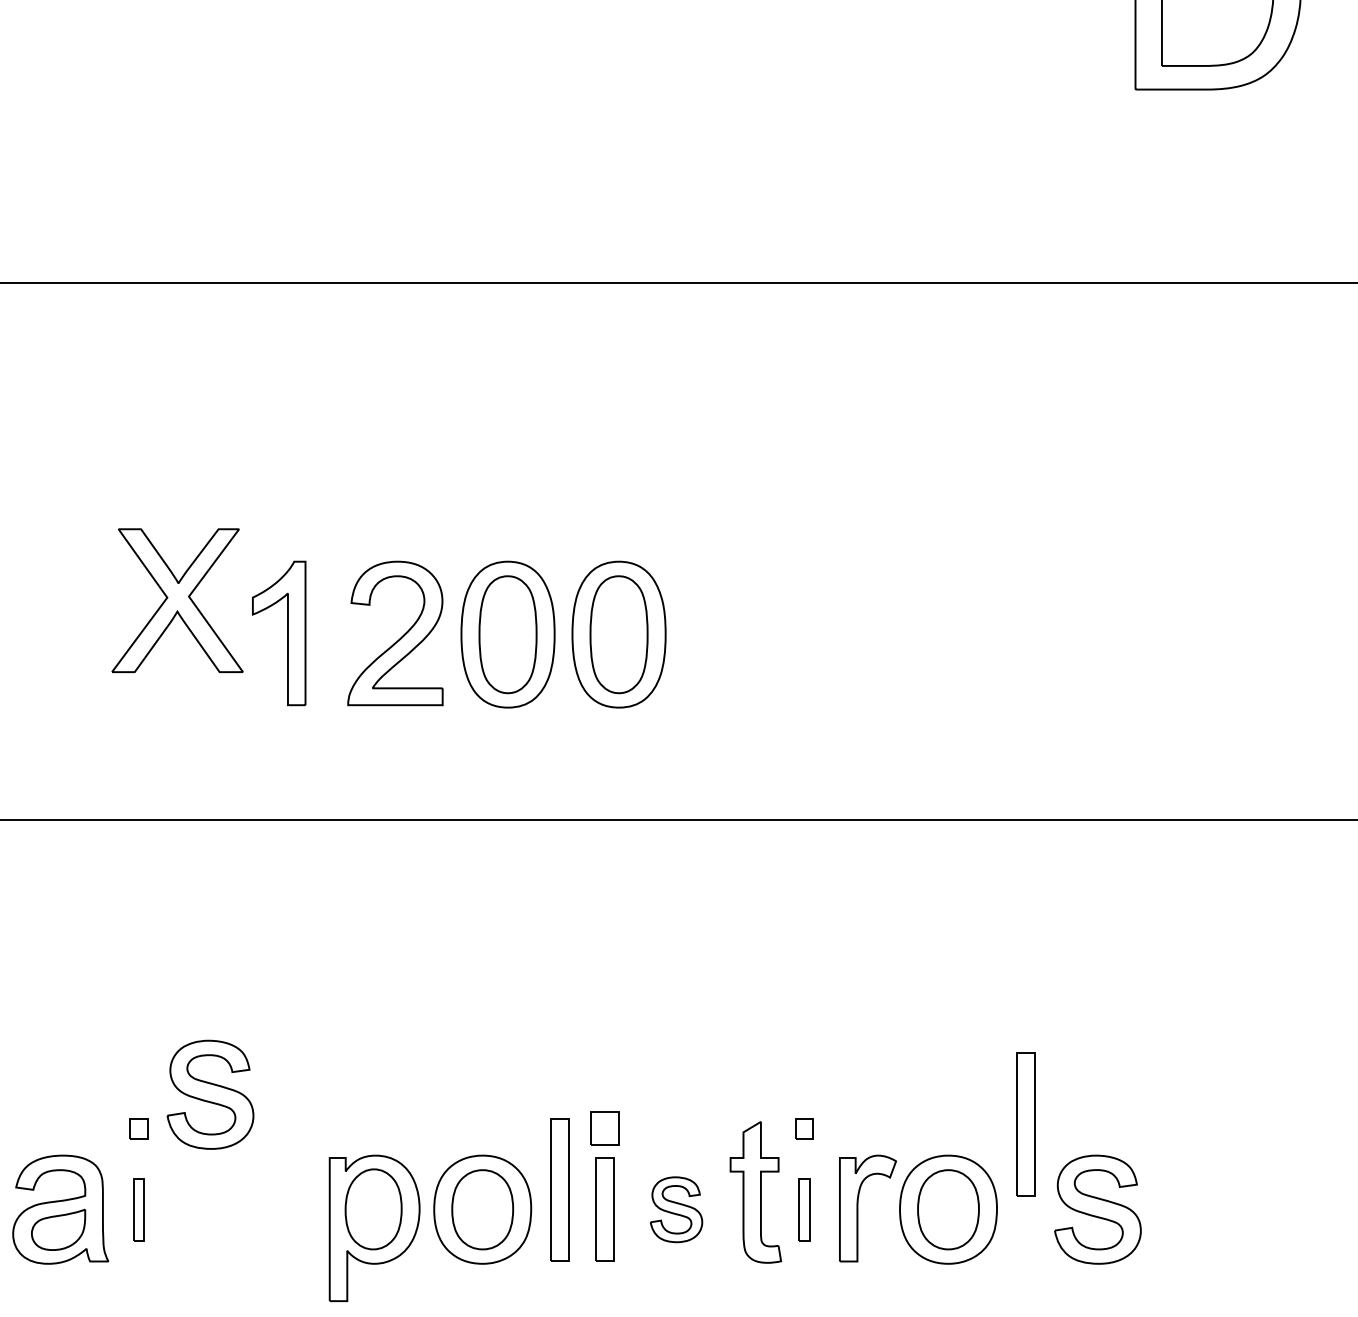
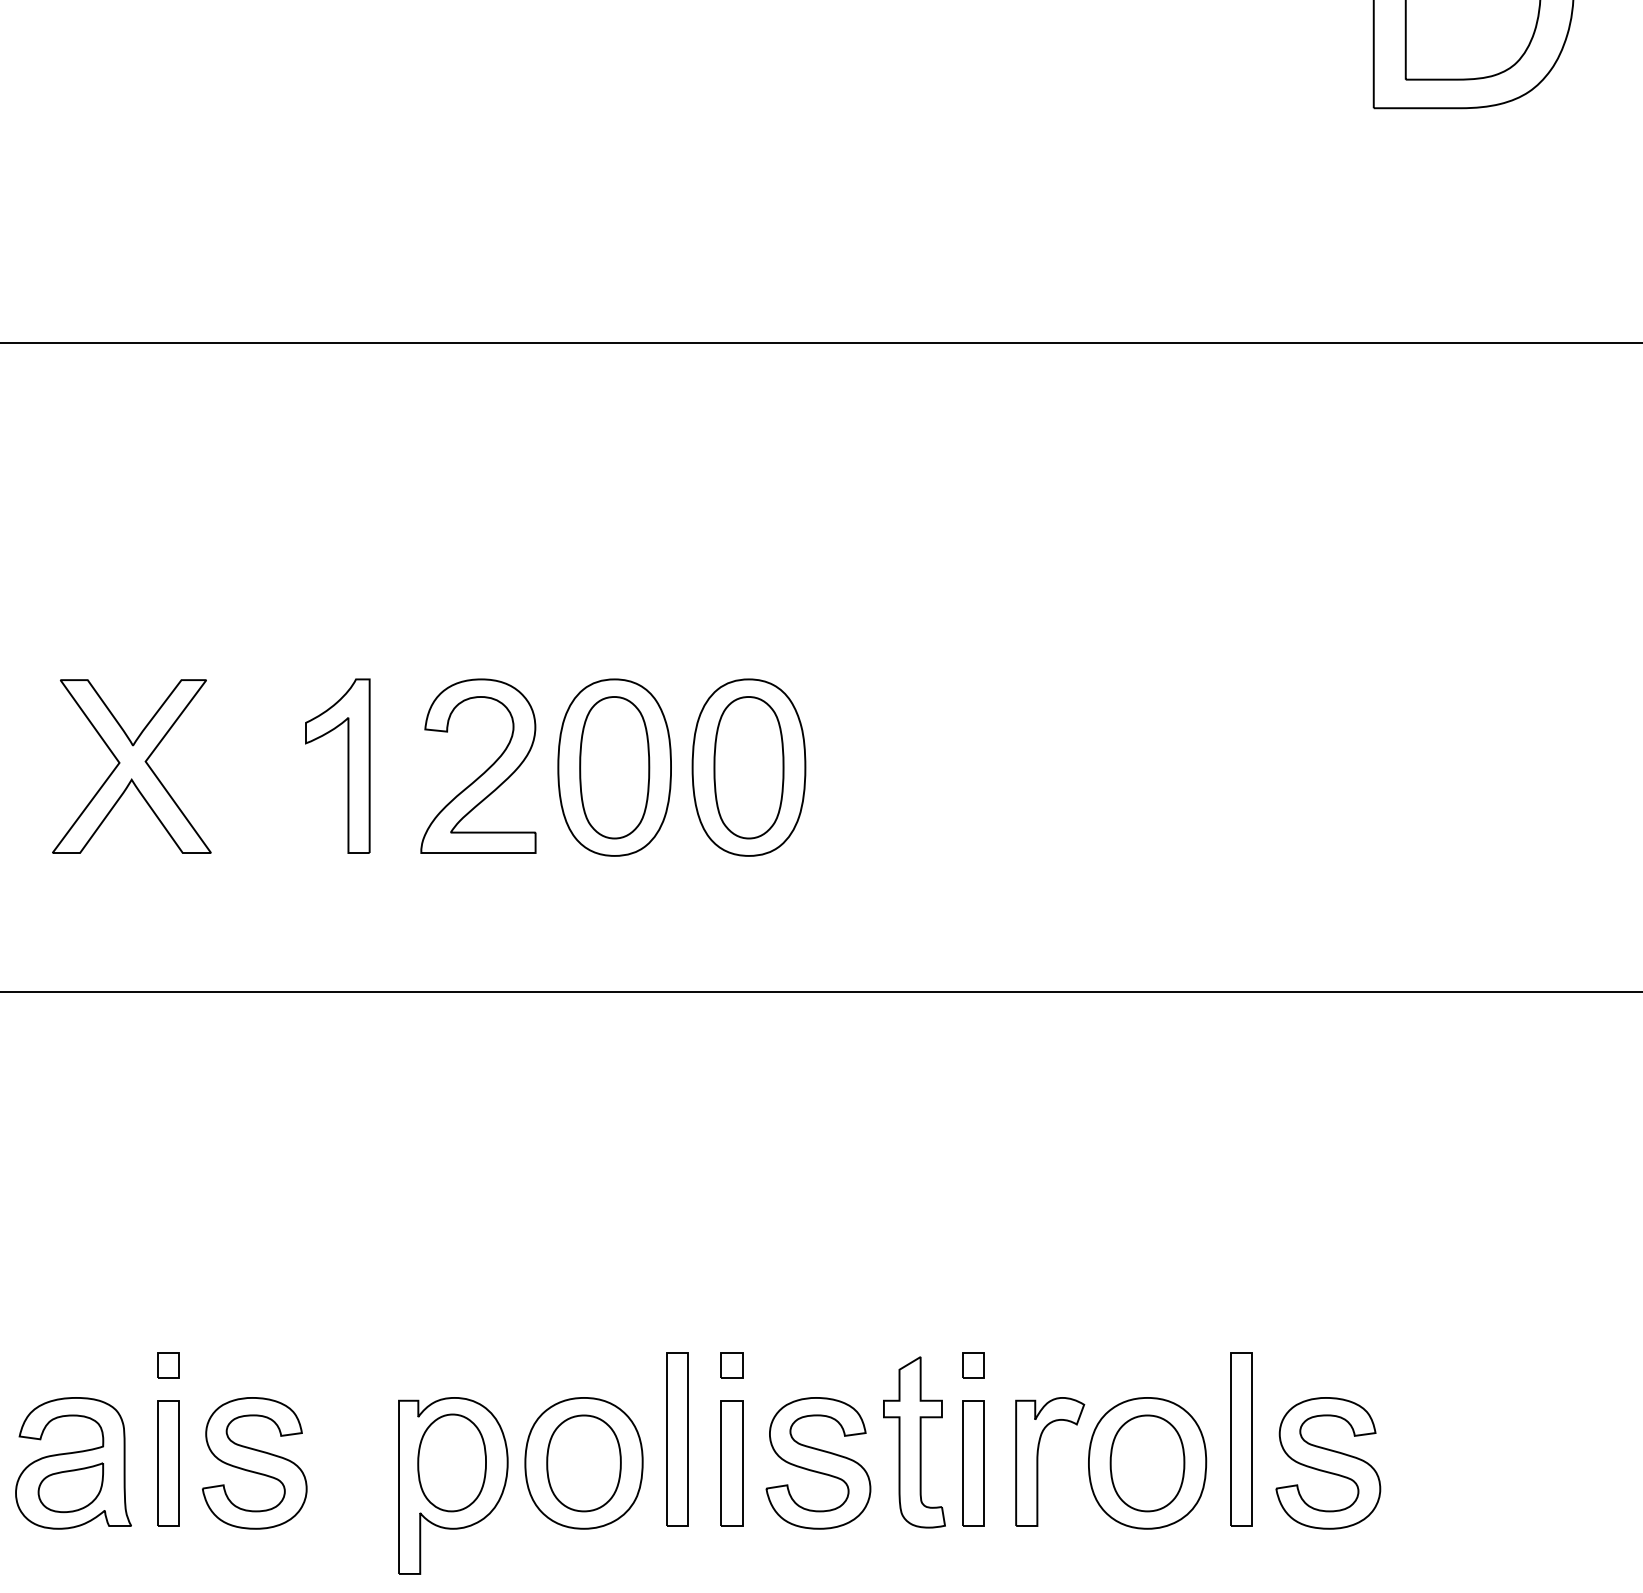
part: (177, 600) -> (131, 766), moved
part: (210, 1094) -> (254, 1463), moved
part: (1026, 1124) -> (1241, 1439), moved
part: (604, 1128) -> (731, 1365), size x0.62
part: (139, 1209) -> (168, 1463), size x1.67
part: (676, 1209) -> (818, 1463), size x1.67
part: (804, 1209) -> (973, 1463), size x1.67

